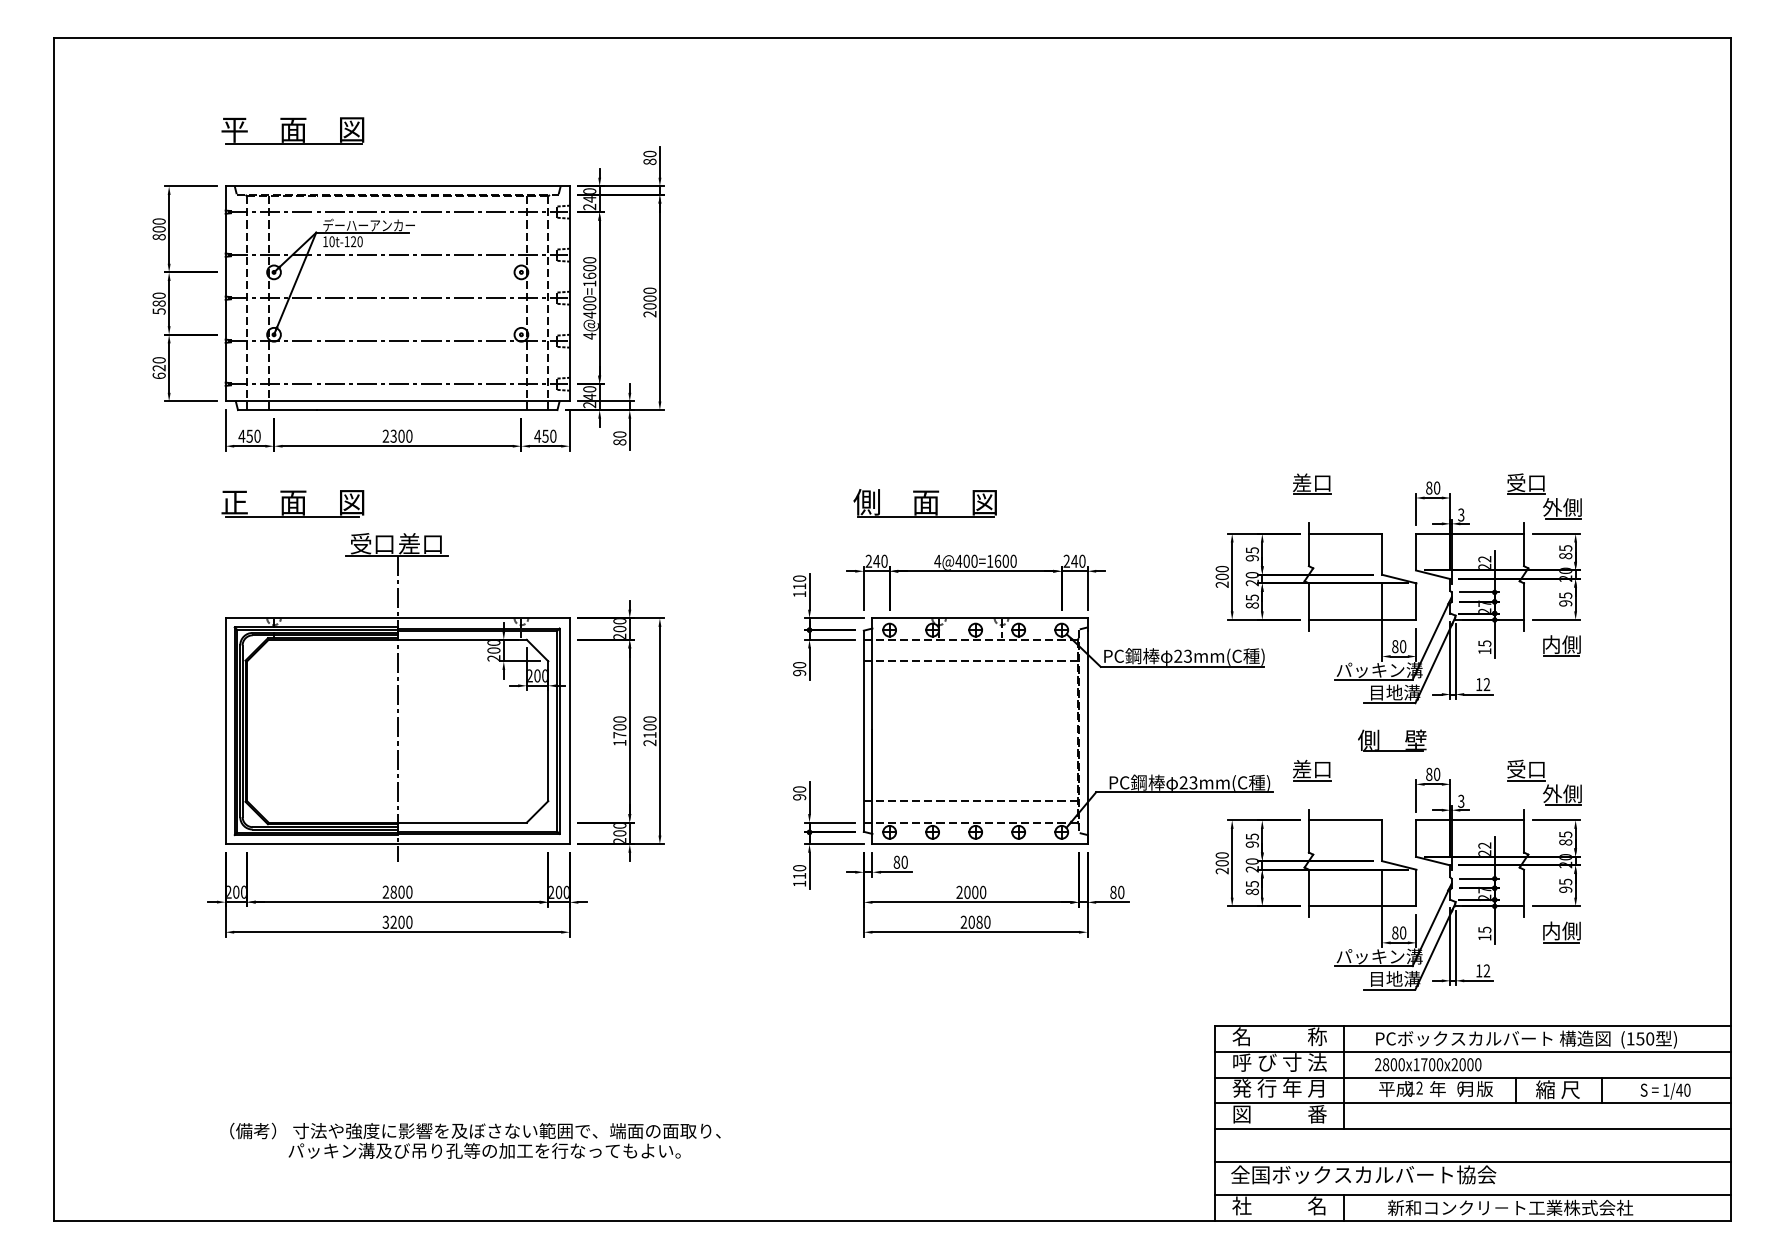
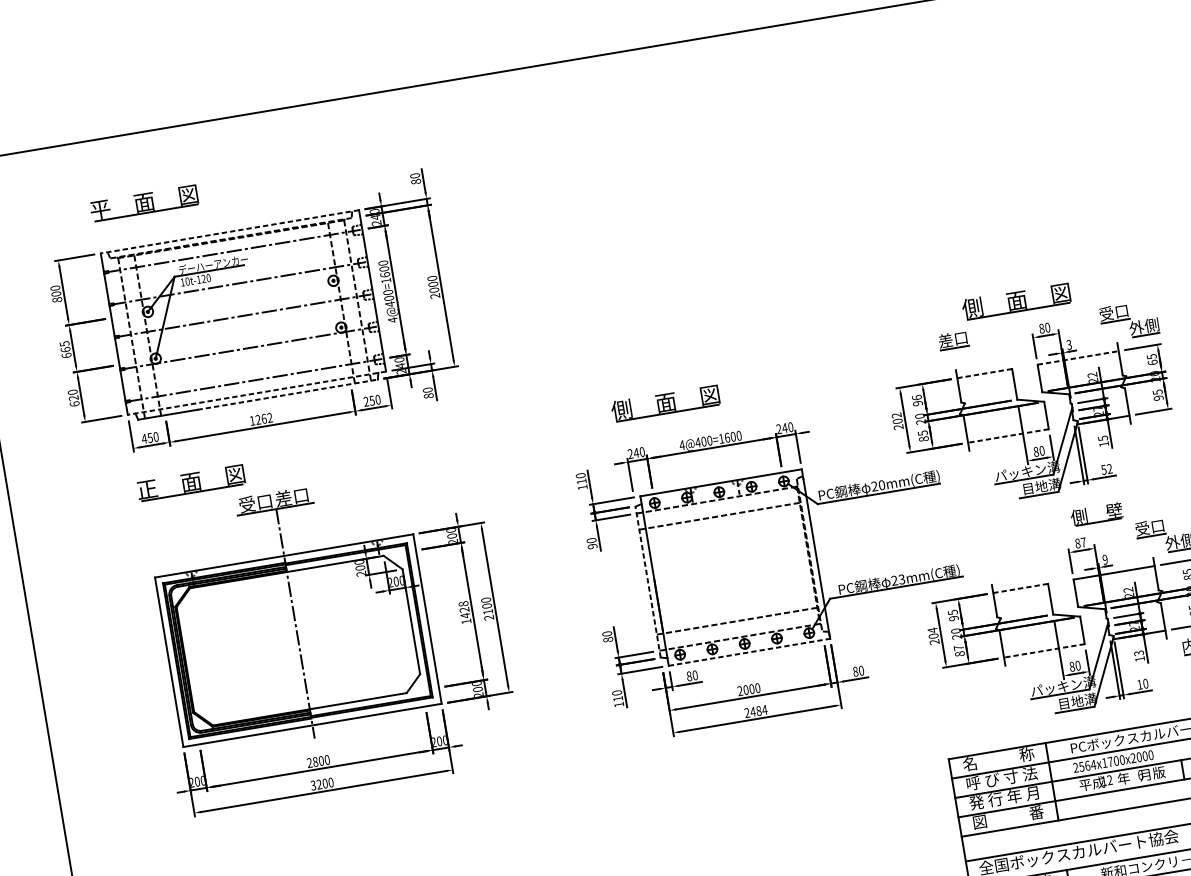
line: (397, 186) -> (229, 231), solid -> dashed
text: (158, 303) -> (65, 349), 580 -> 665
line: (397, 401) -> (256, 393), solid -> dashed
line: (437, 410) -> (287, 395), solid -> dashed
text: (397, 435) -> (261, 418), 2300 -> 1262
text: (537, 435) -> (366, 401), 450 -> 250
part: (1401, 447) -> (1015, 301), added
line: (1345, 533) -> (984, 373), solid -> dashed
line: (1470, 533) -> (1078, 357), solid -> dashed
text: (1251, 550) -> (916, 397), 95 -> 96
text: (1565, 555) -> (1152, 362), 85 -> 65
text: (1221, 568) -> (896, 415), 200 -> 202
line: (1362, 619) -> (1008, 435), solid -> dashed
part: (1561, 645) -> (1160, 430), removed
text: (1188, 655) -> (882, 484), 23mm(C -> 20mm(C
text: (1478, 684) -> (1103, 469), 12 -> 52
text: (619, 727) -> (464, 610), 1700 -> 1428
line: (863, 731) -> (647, 582), solid -> dashed
part: (1392, 750) -> (1098, 521), moved
part: (1312, 770) -> (989, 555), removed
text: (1437, 773) -> (1083, 541), 80 -> 87
text: (799, 797) -> (608, 639), 90 -> 80
text: (1461, 801) -> (1105, 559), 3 -> 9
line: (1345, 820) -> (1020, 588), solid -> dashed
line: (980, 844) -> (749, 652), solid -> dashed
text: (1221, 855) -> (932, 630), 200 -> 204
text: (1252, 883) -> (958, 647), 85 -> 87
line: (1362, 906) -> (1044, 651), solid -> dashed
text: (979, 921) -> (758, 710), 2080 -> 2484
text: (1484, 929) -> (1138, 652), 15 -> 13
text: (1486, 970) -> (1145, 683), 12 -> 10
text: (1393, 1064) -> (1087, 765), 2800x1700x2000 -> 2564x1700x2000

